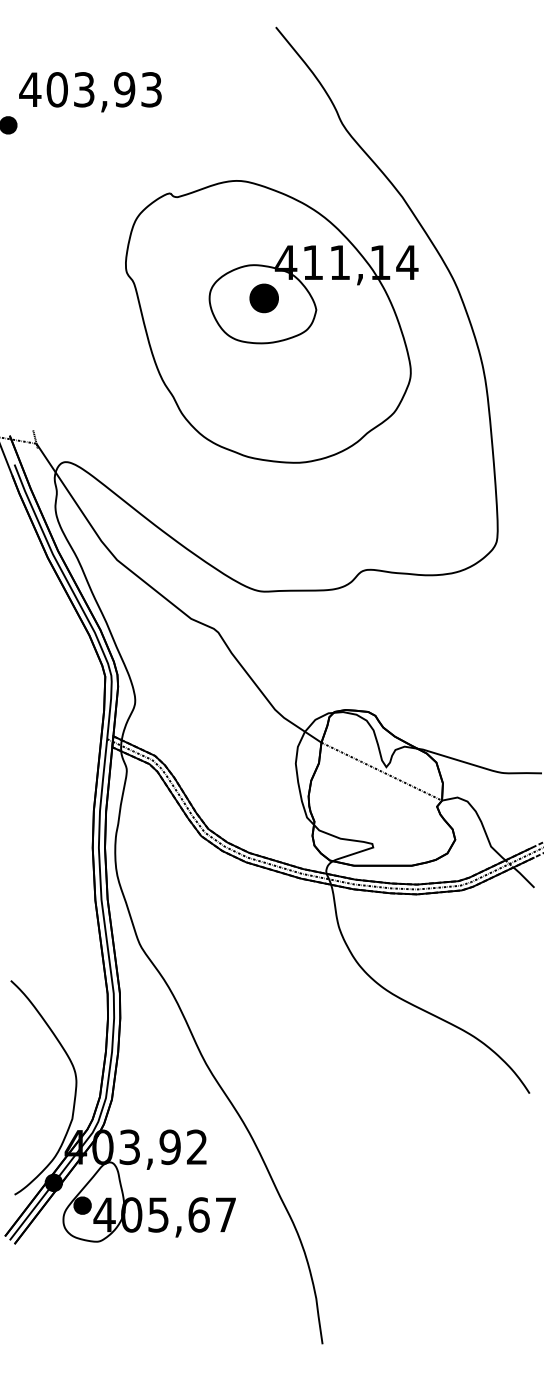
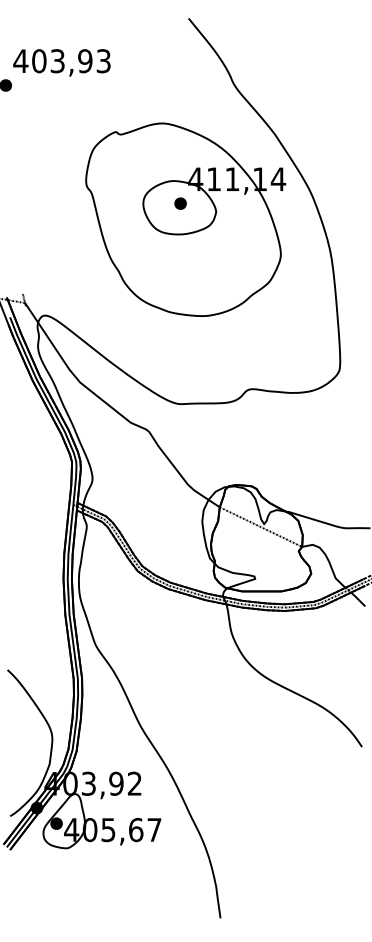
part: (263, 298) -> (180, 203), size x0.62

